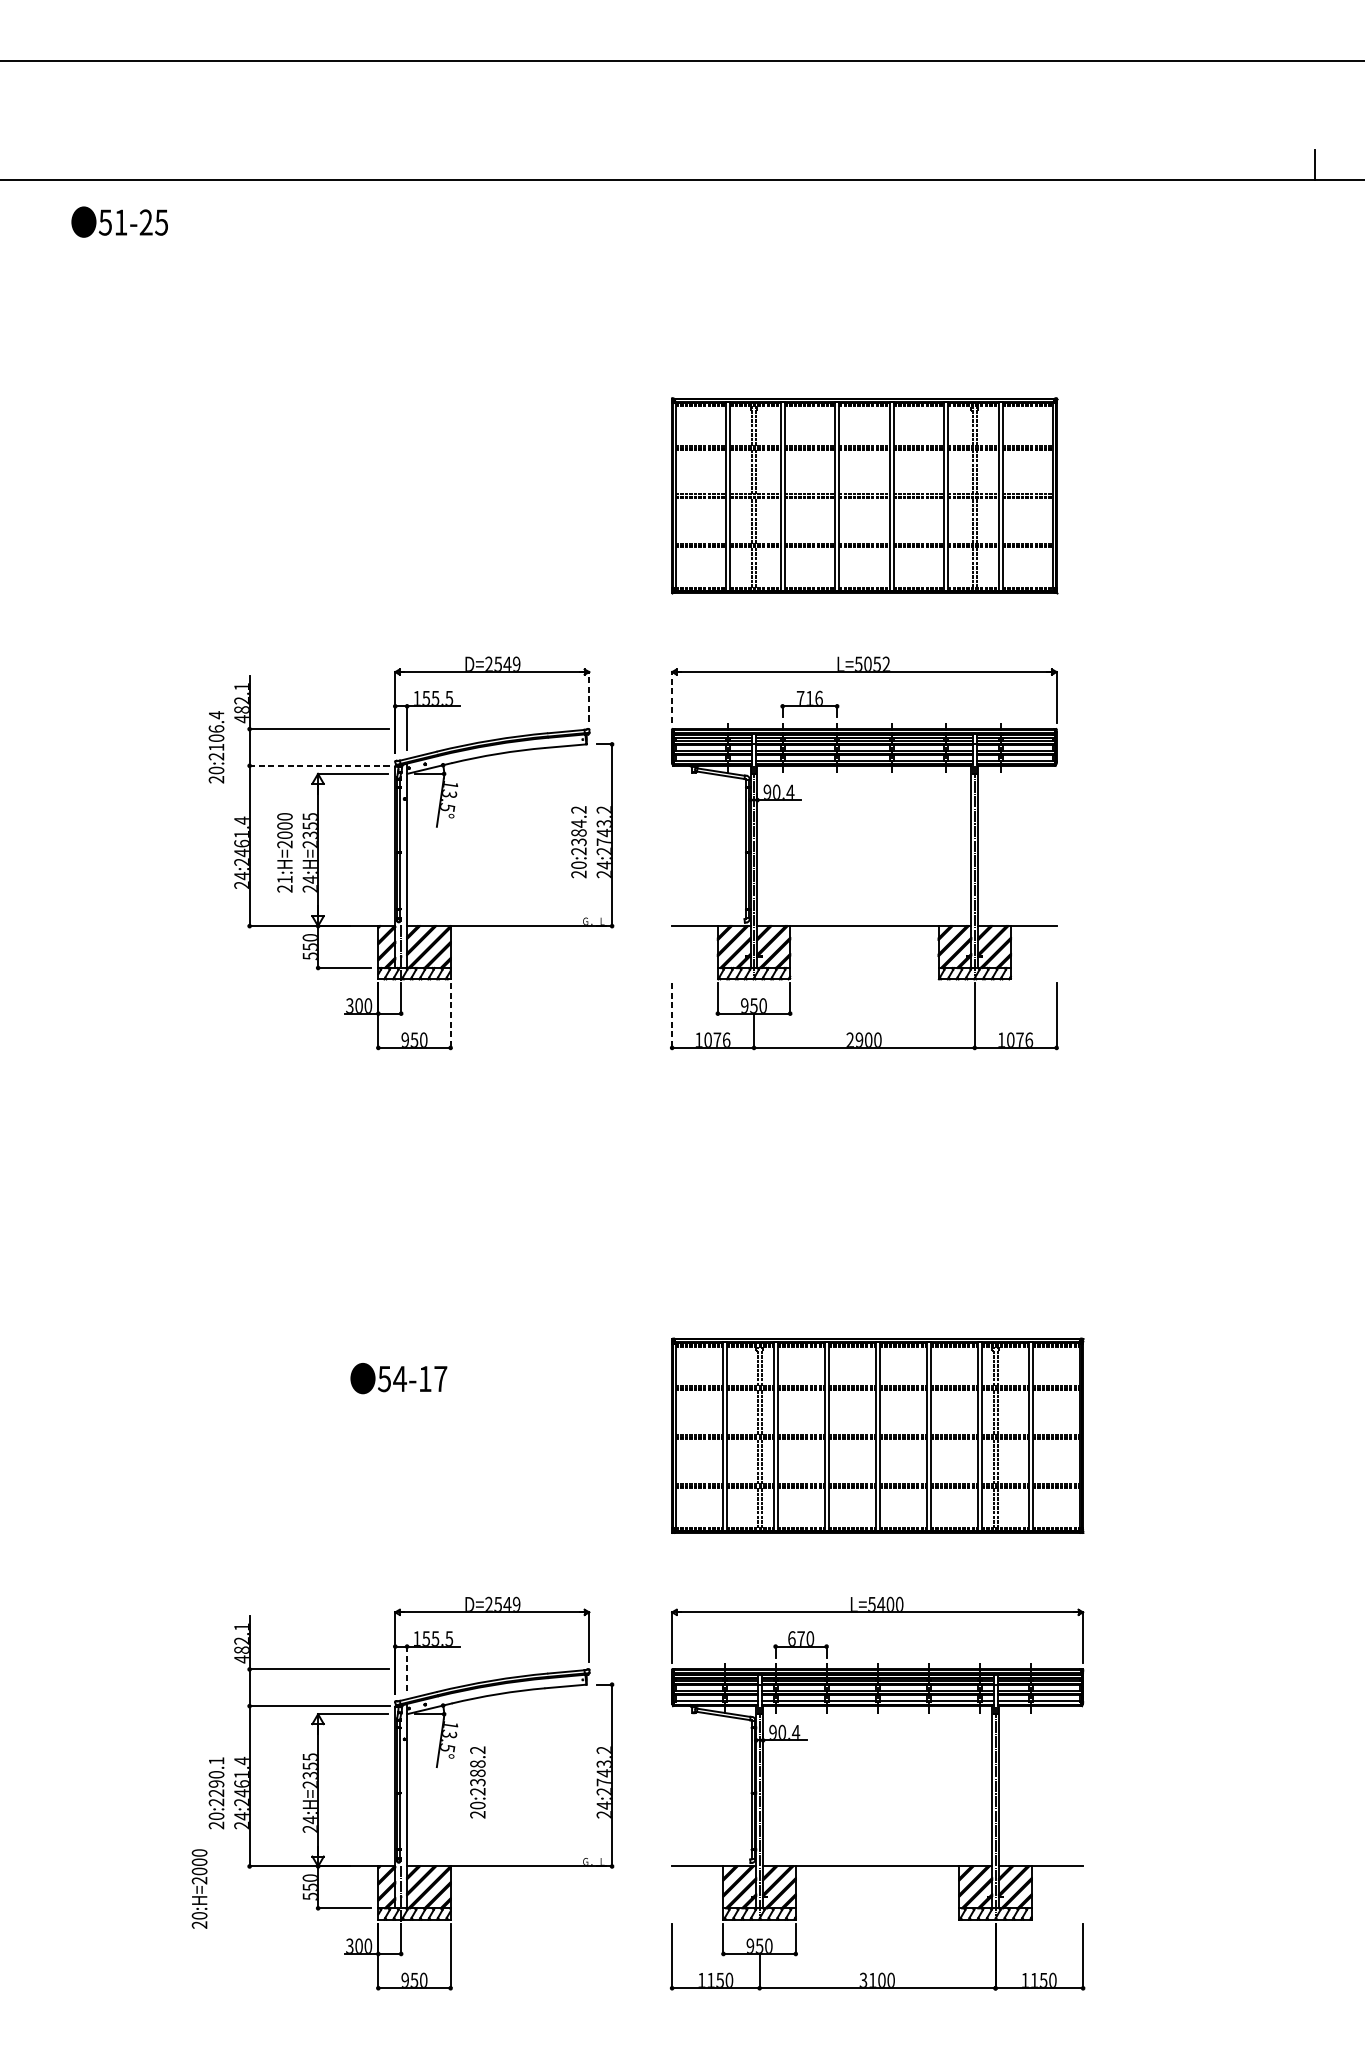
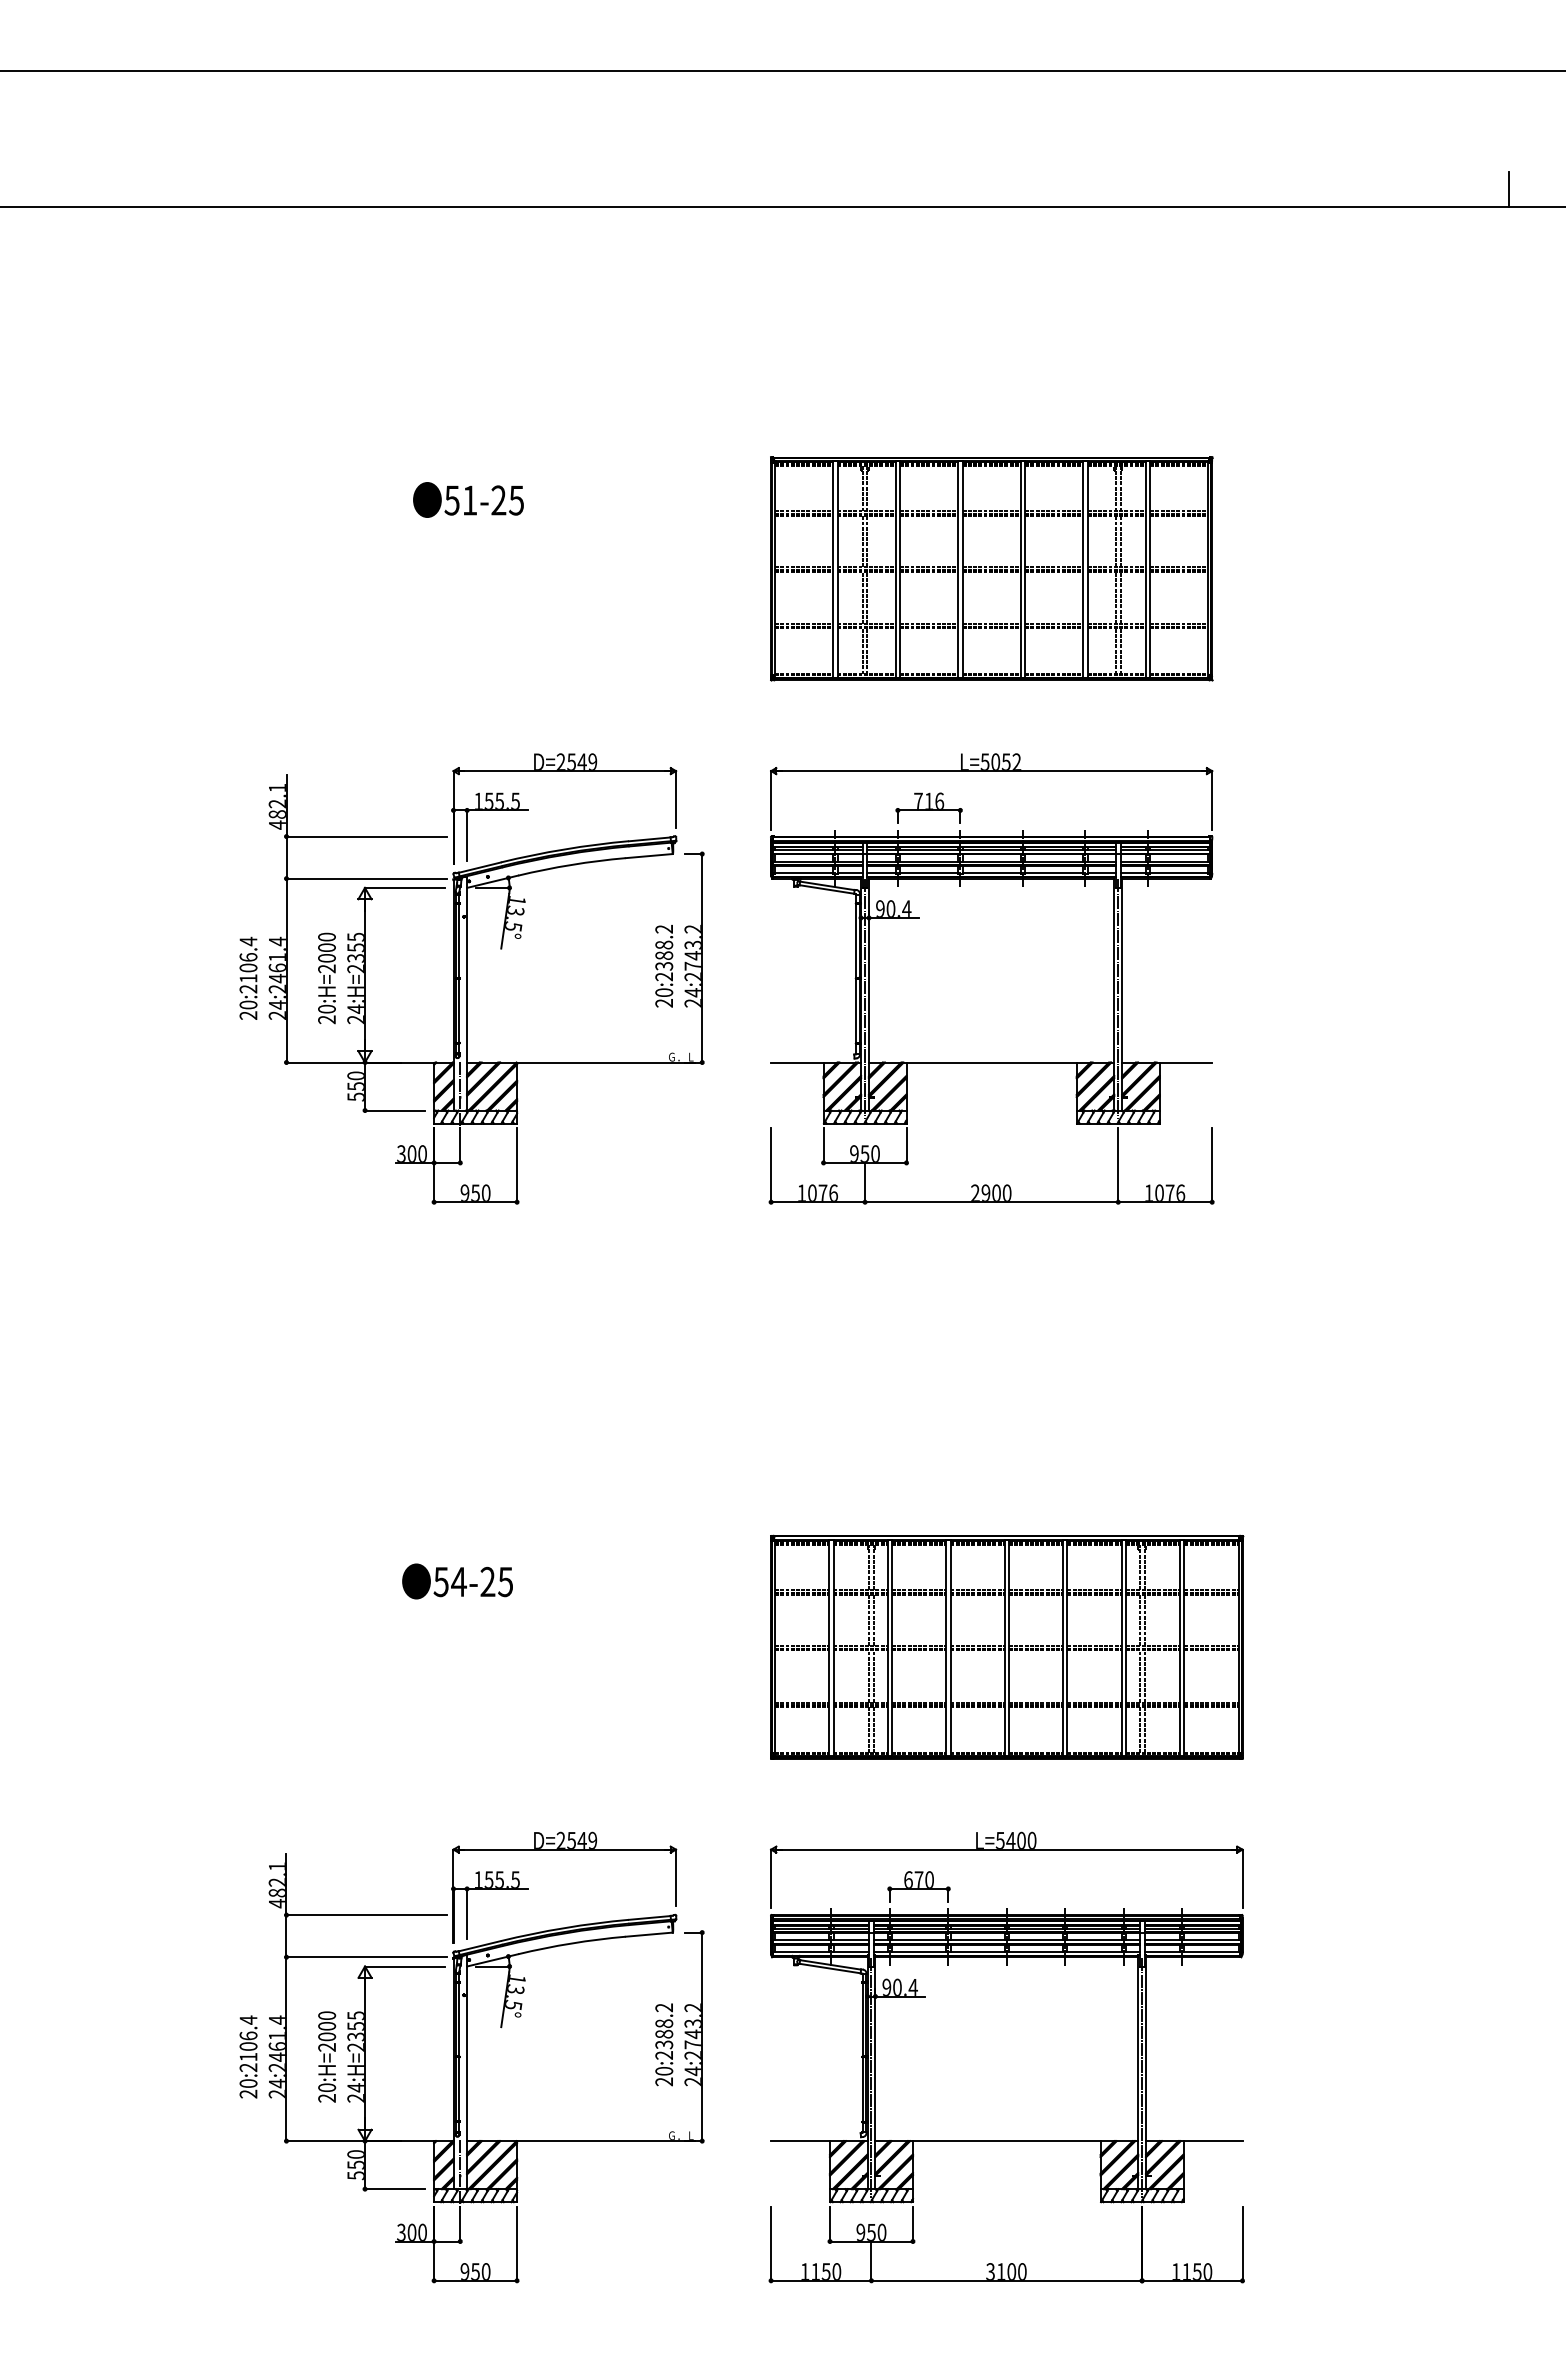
text: (119, 221) -> (468, 499), moved
line: (589, 695) -> (676, 798), dashed -> solid
line: (672, 696) -> (771, 799), dashed -> solid
text: (216, 746) -> (248, 977), moved
line: (319, 765) -> (366, 878), dashed -> solid
text: (579, 823) -> (664, 944), 20:2384.2 -> 20:2388.2
text: (284, 879) -> (326, 1008), 21:H=2000 -> 20:H=2000
line: (451, 1015) -> (517, 1165), dashed -> solid
line: (672, 1015) -> (771, 1165), dashed -> solid
text: (432, 1378) -> (496, 1581), 54-17 -> 54-25
line: (407, 1668) -> (467, 1913), dashed -> solid
text: (216, 1776) -> (248, 2038), 20:2290.1 -> 20:2106.4
text: (478, 1782) -> (664, 2044), moved
text: (199, 1888) -> (327, 2056), moved

